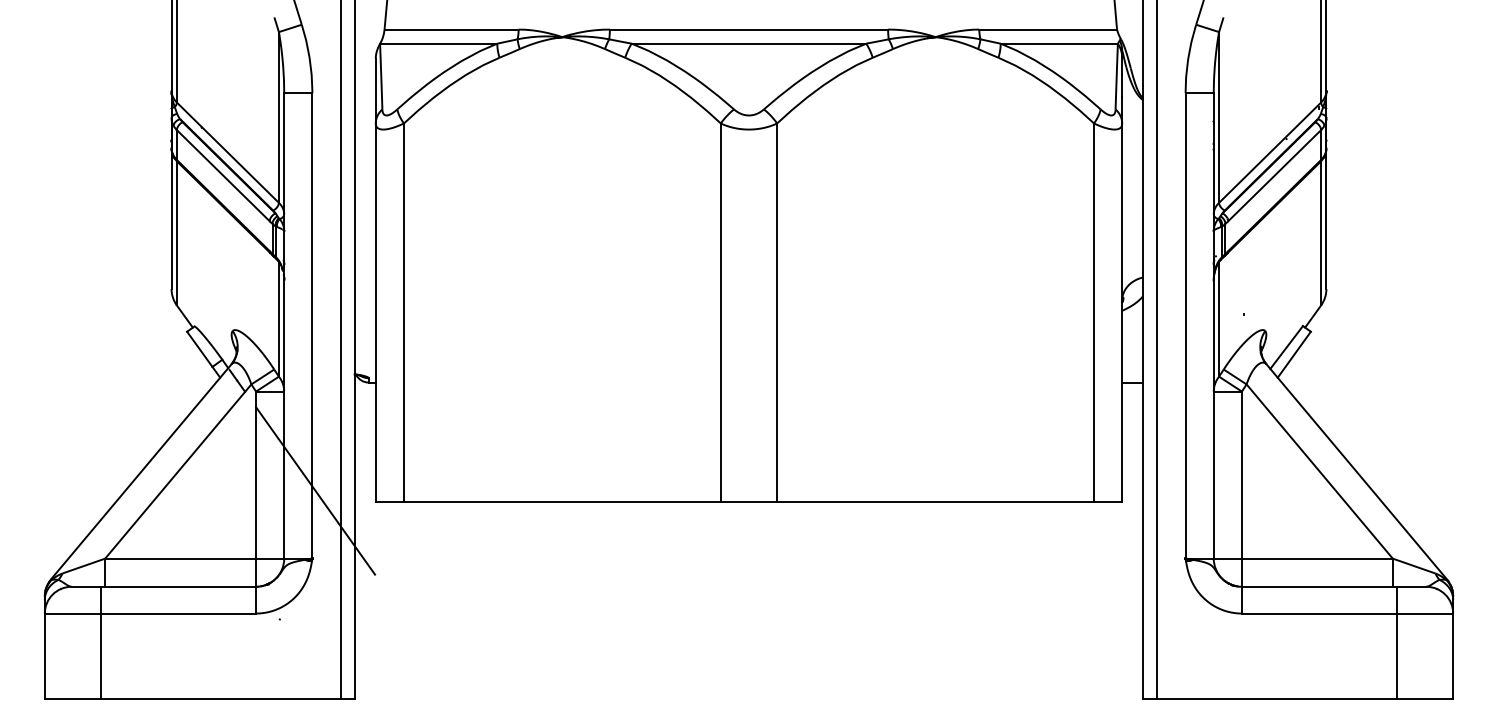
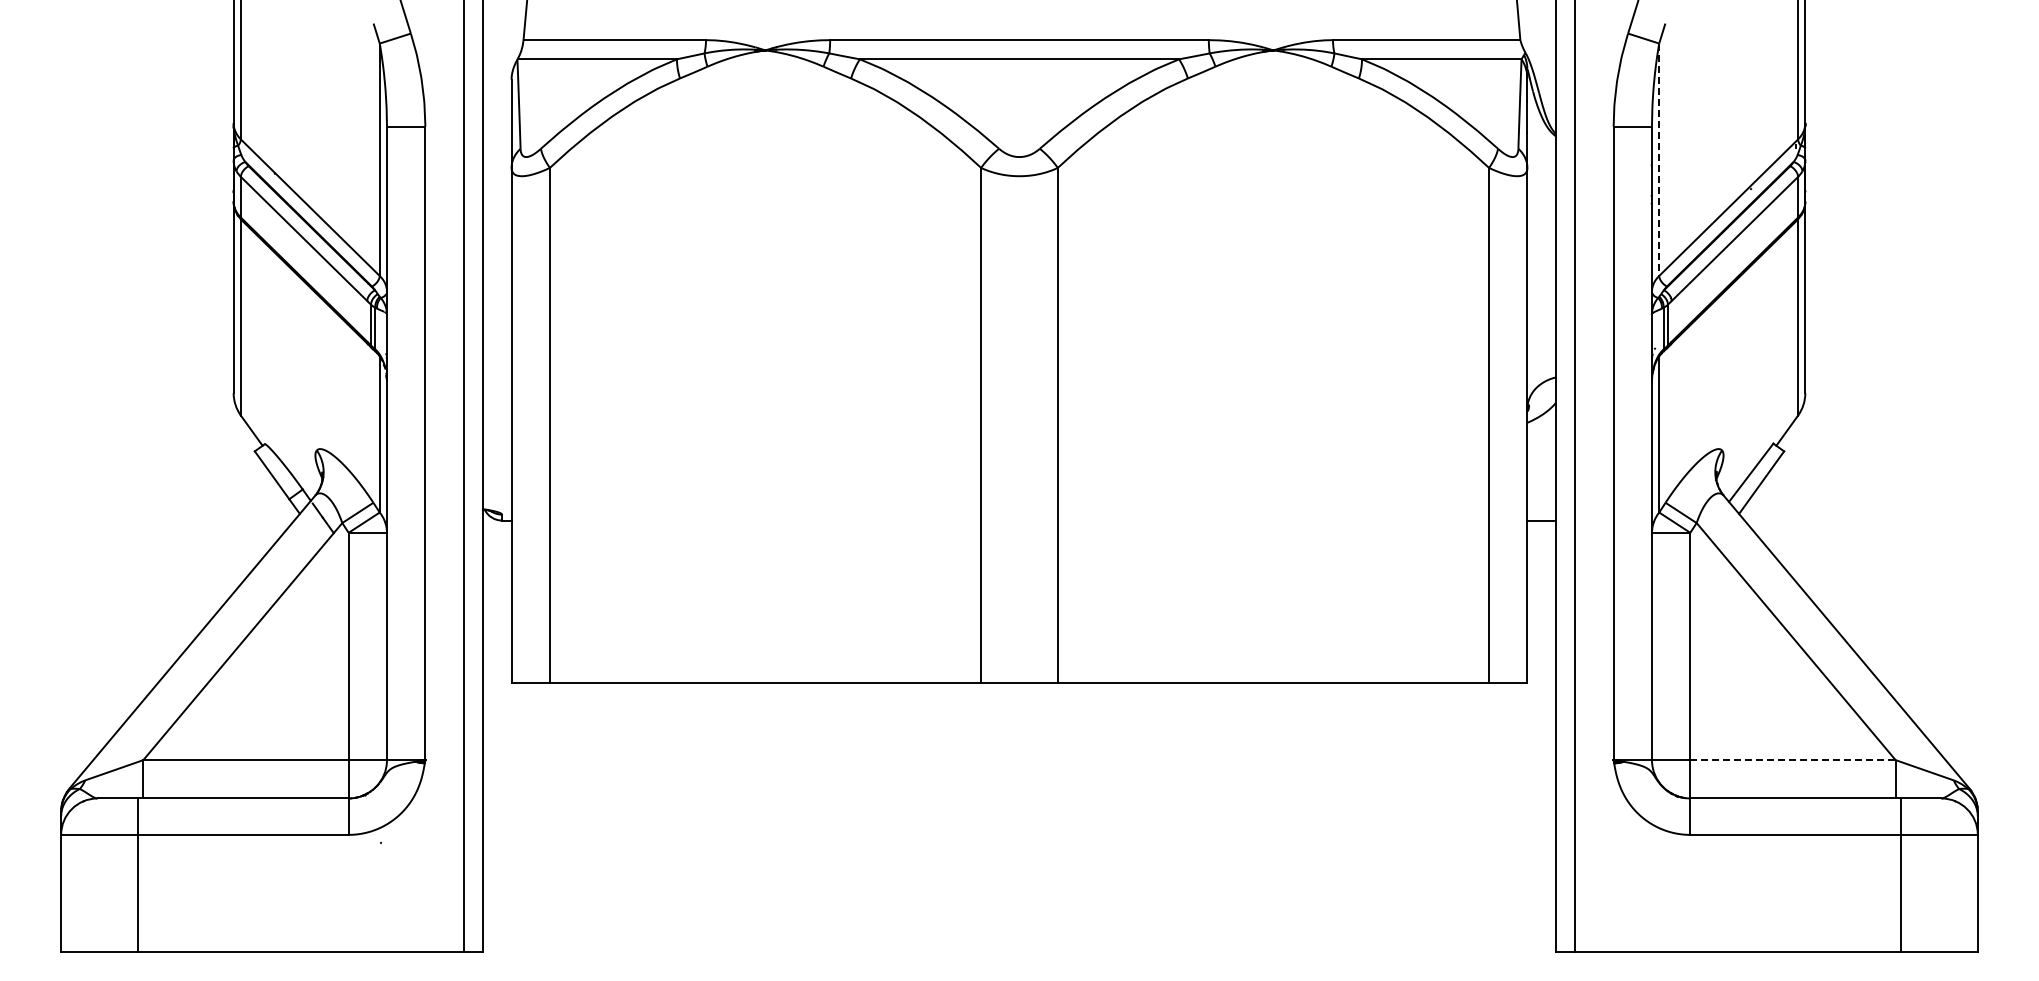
line: (1219, 118) -> (1659, 160), solid -> dashed
line: (315, 490) -> (429, 667), removed
line: (1317, 558) -> (1792, 760), solid -> dashed

